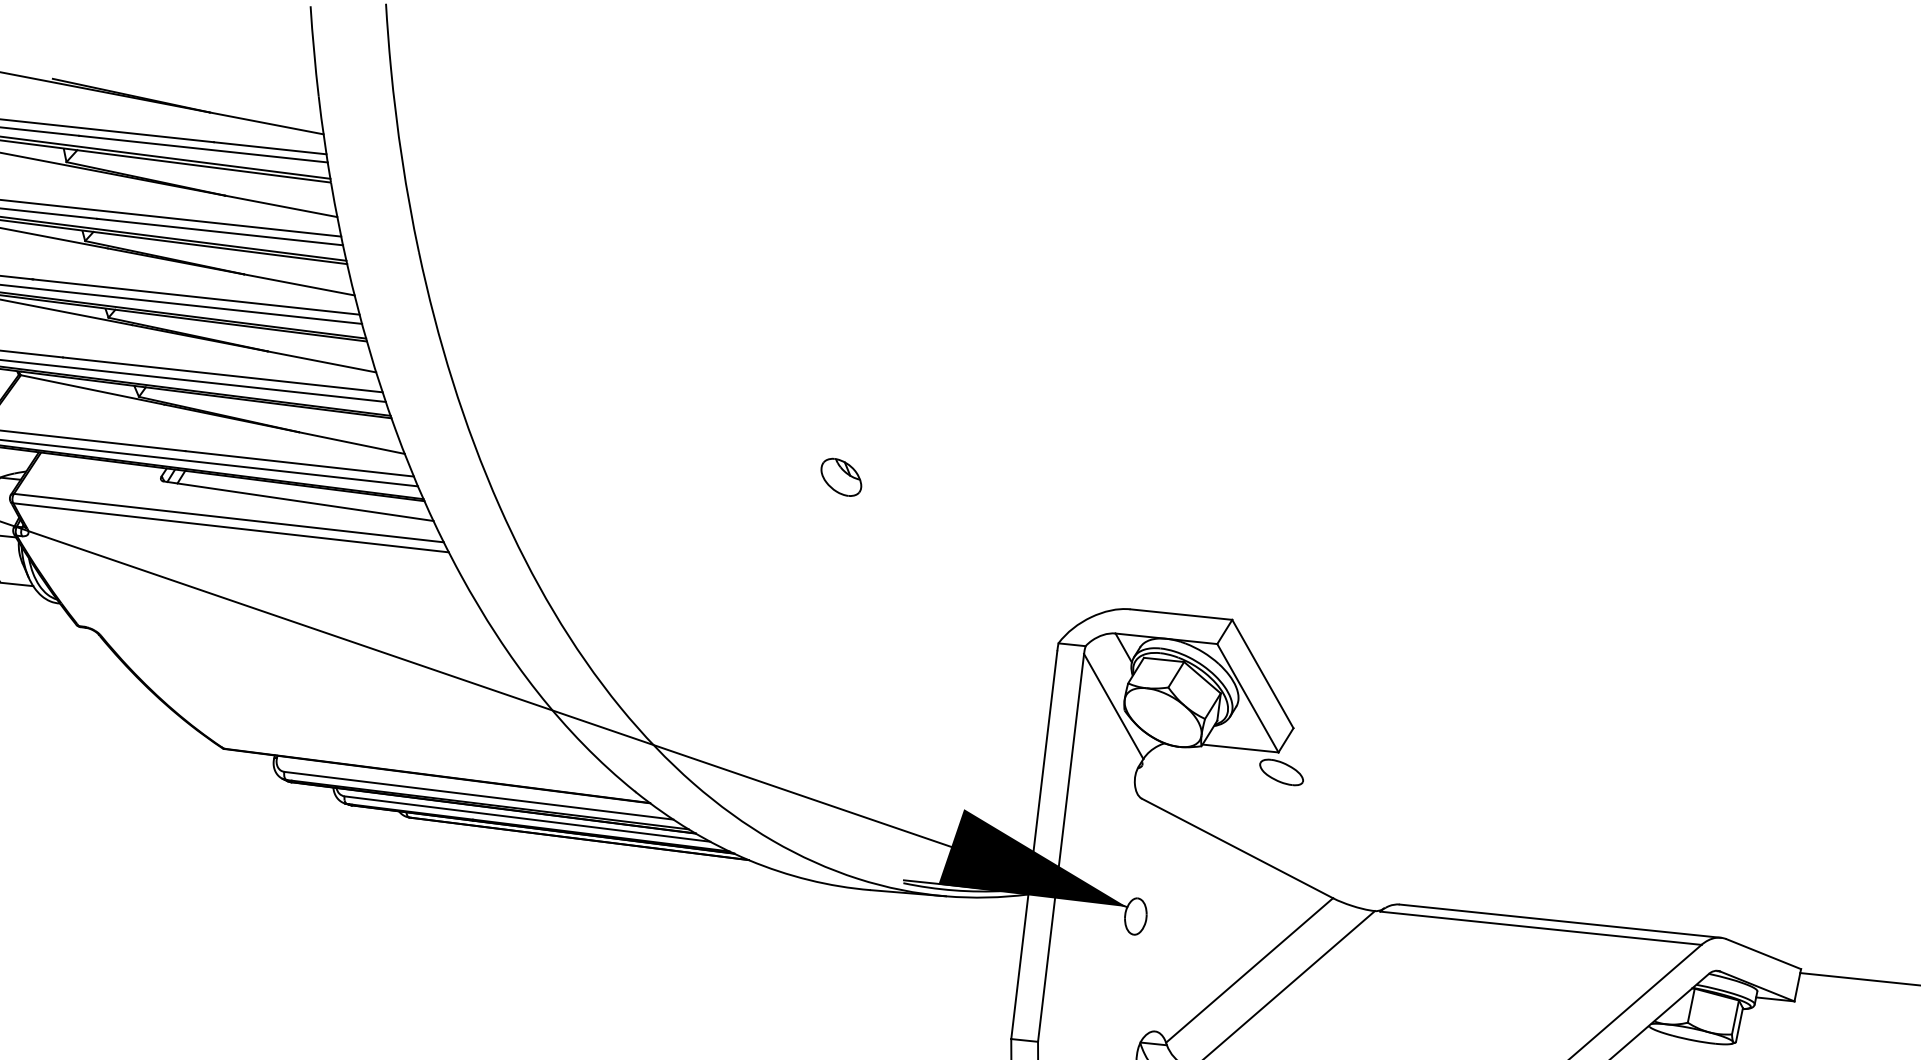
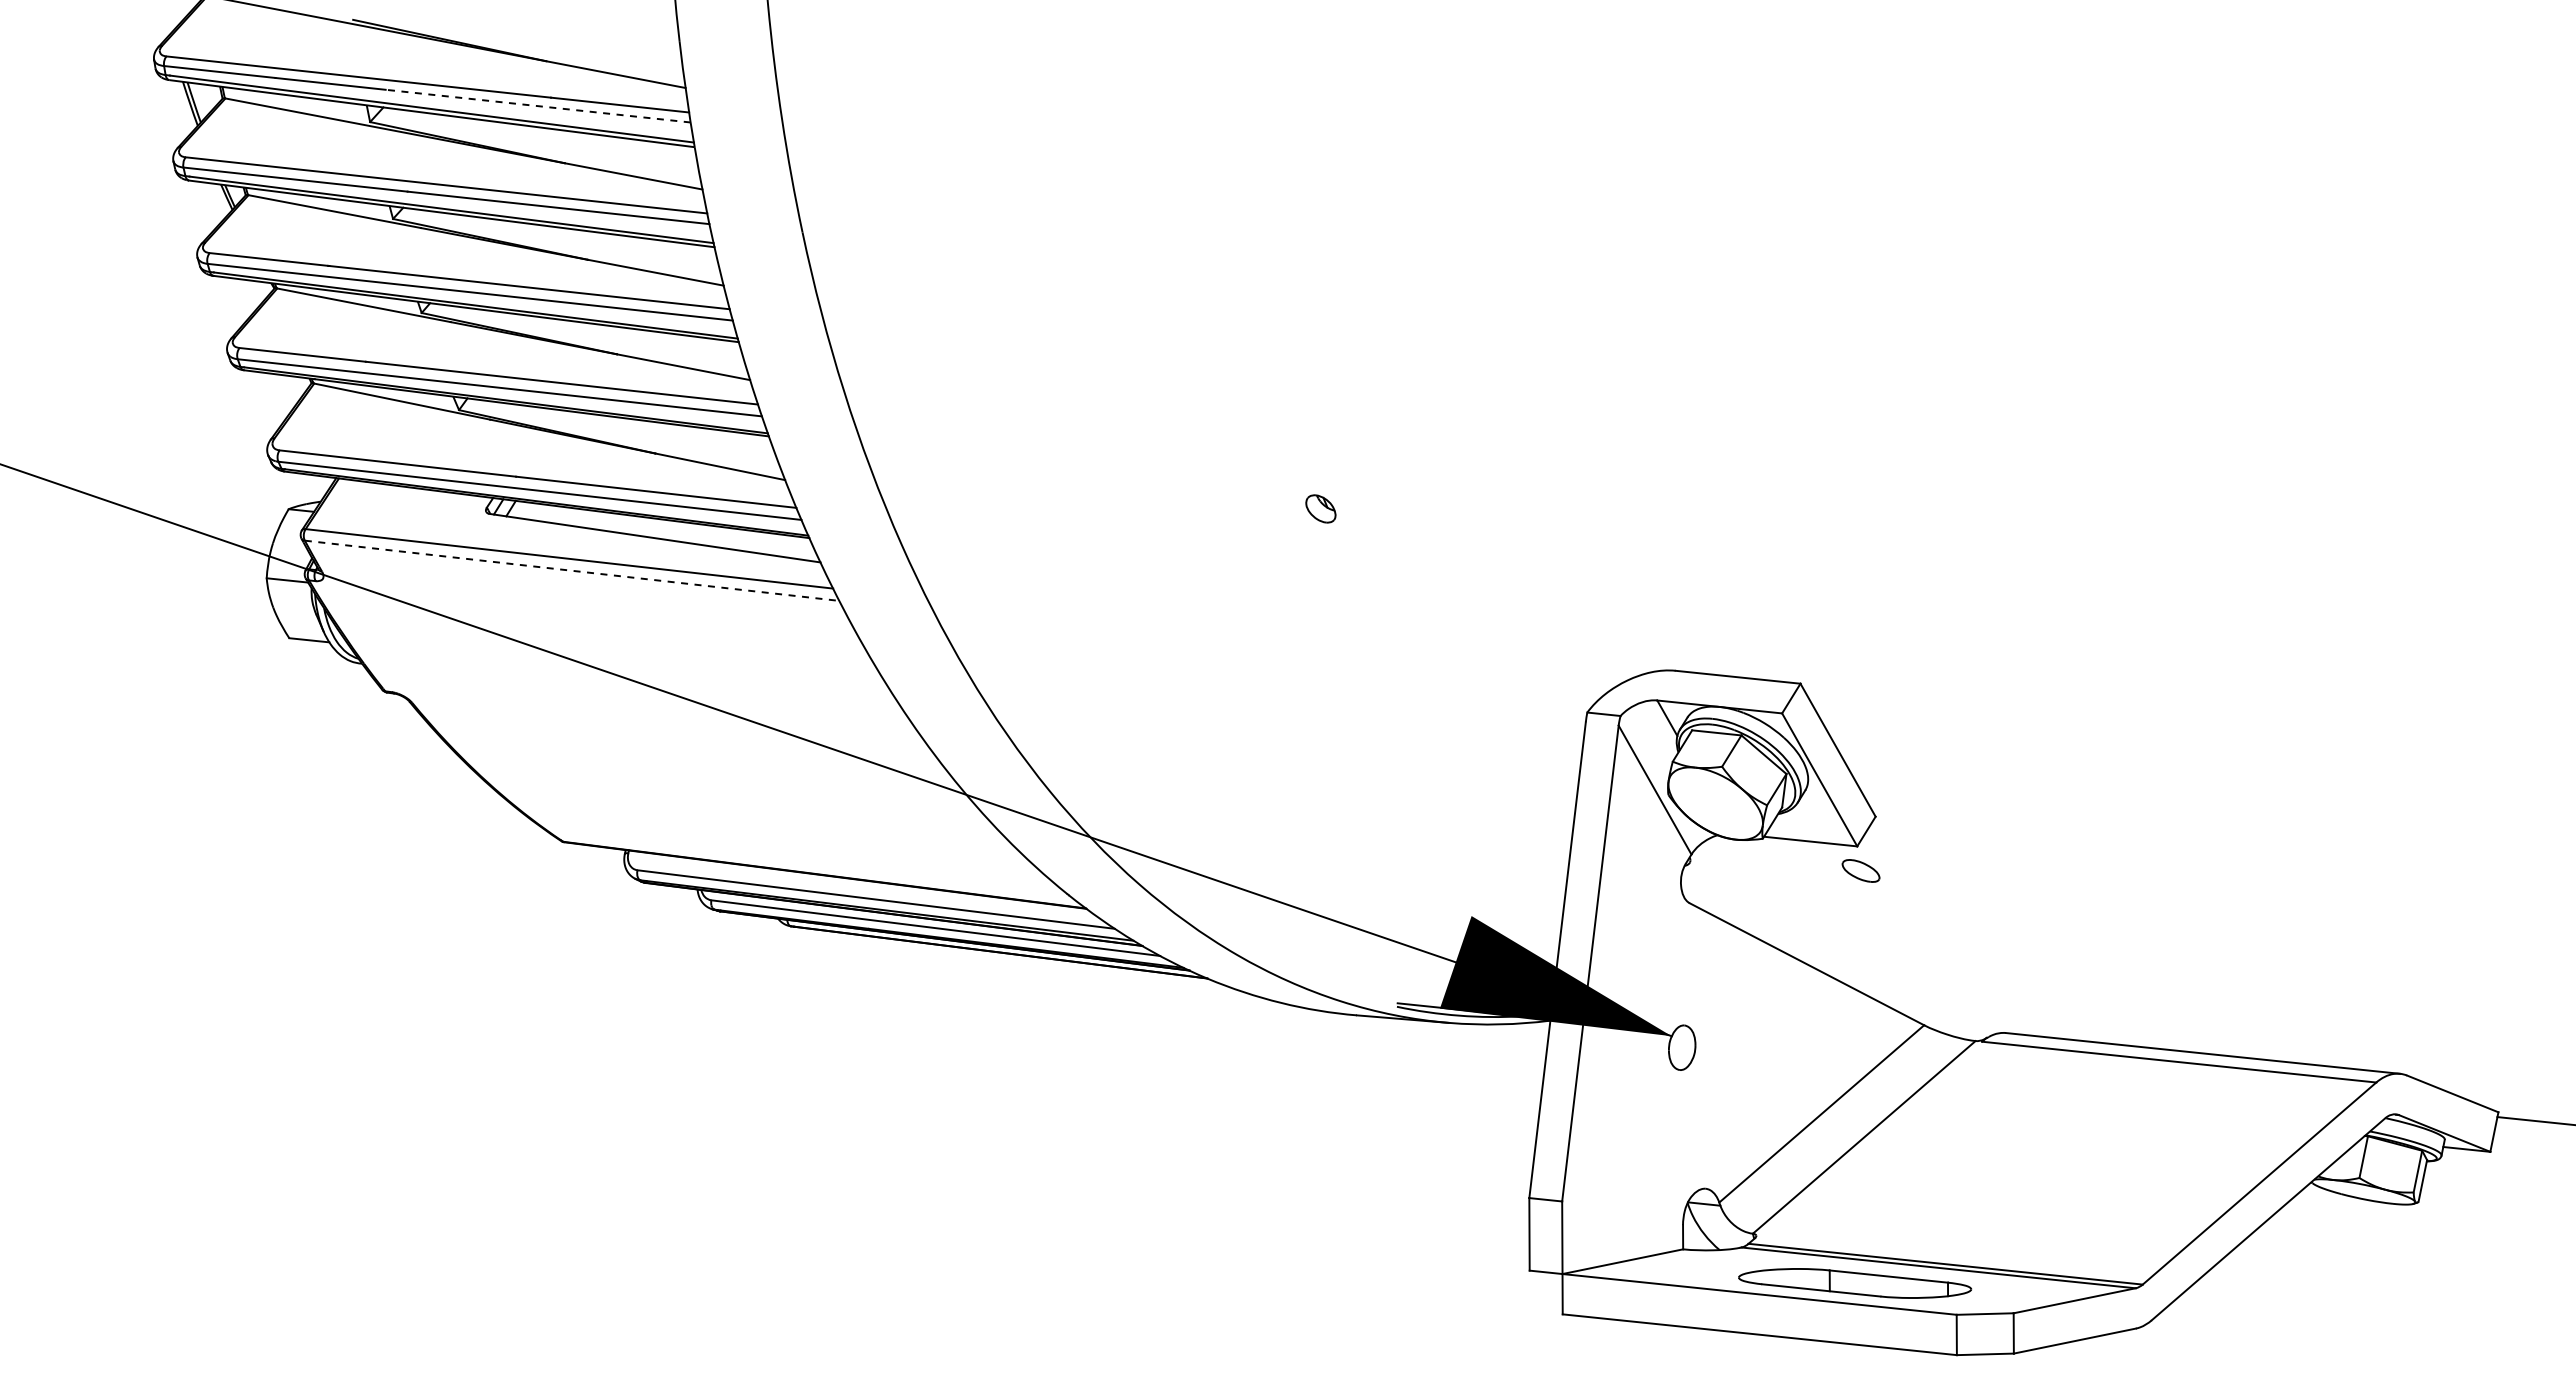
line: (202, 149) -> (537, 106), solid -> dashed
part: (841, 477) -> (1320, 508), size x0.6
line: (231, 527) -> (572, 570), solid -> dashed
part: (1281, 772) -> (1860, 870), size x0.7

